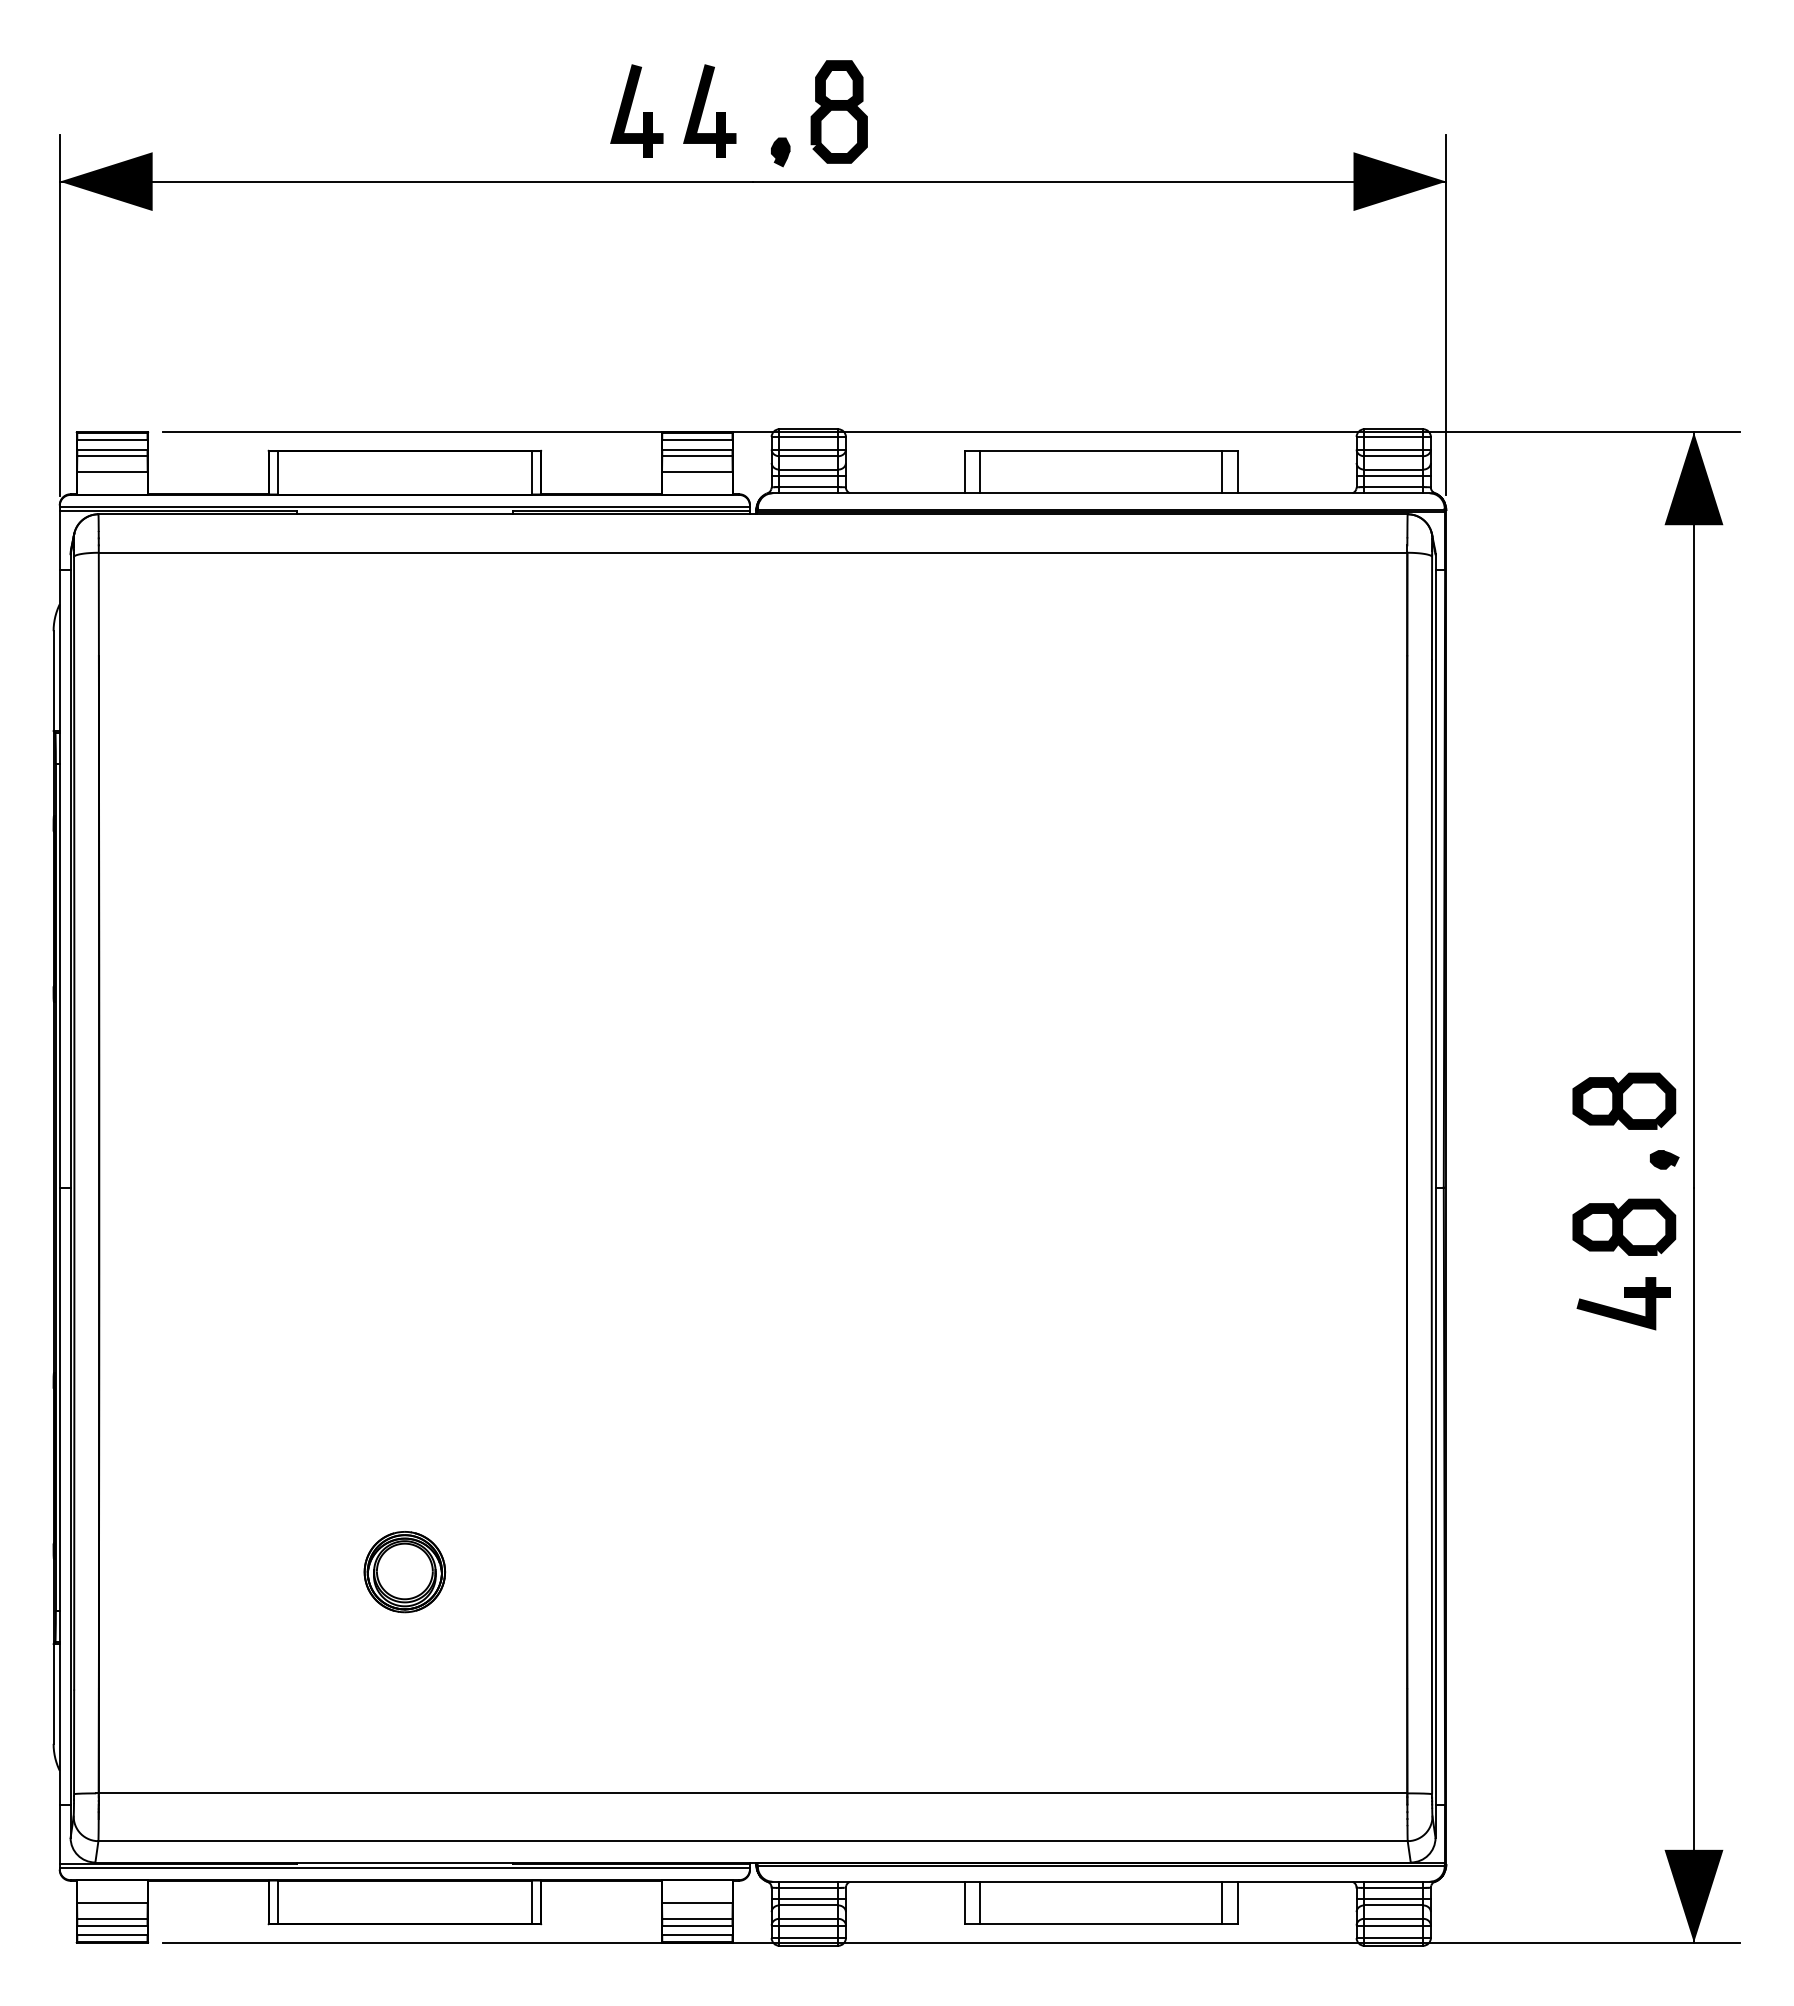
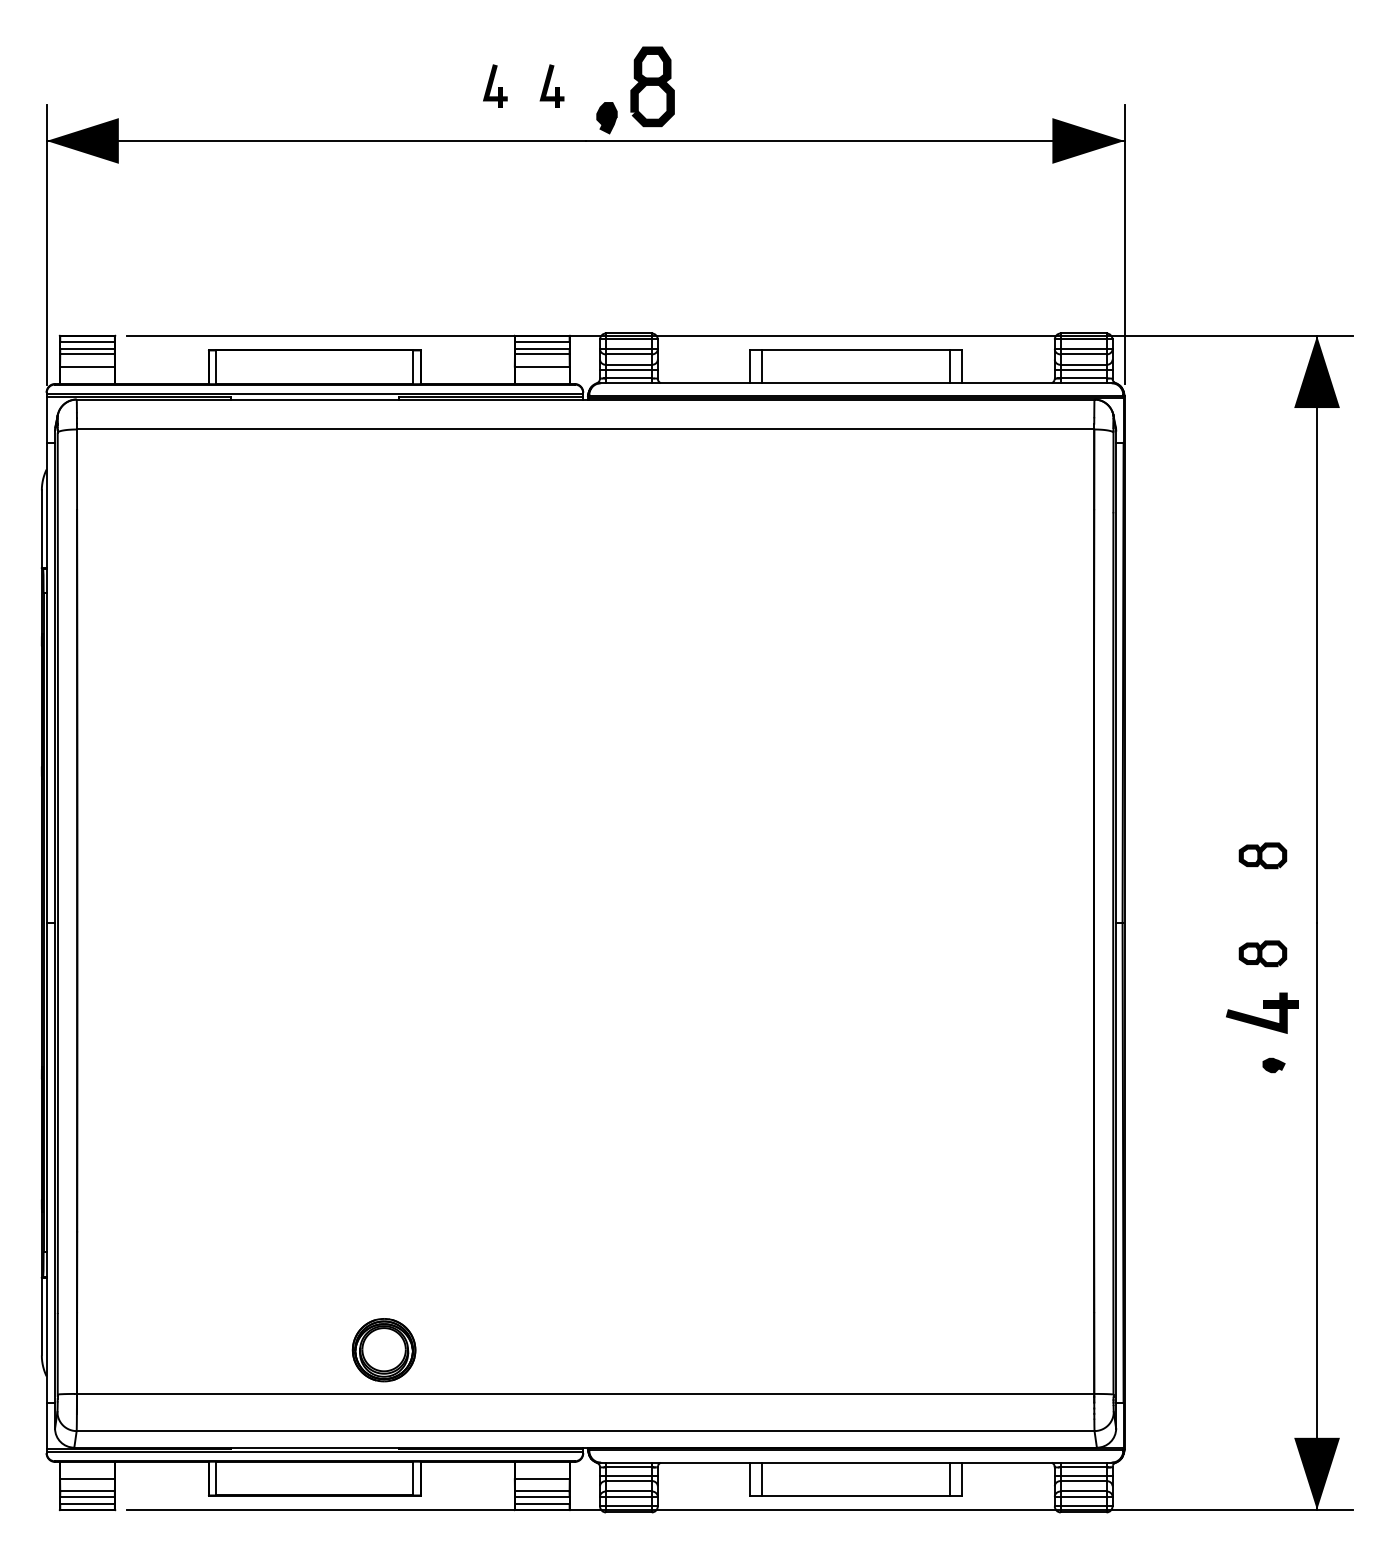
part: (636, 110) -> (494, 85), size x0.6
part: (709, 110) -> (551, 85), size x0.6
part: (780, 152) -> (606, 118), size x1.4
part: (1624, 1100) -> (1263, 855), size x0.6
part: (1664, 1159) -> (1273, 1065), moved
part: (1624, 1226) -> (1263, 953), size x0.6
part: (404, 1572) -> (383, 1350), moved

